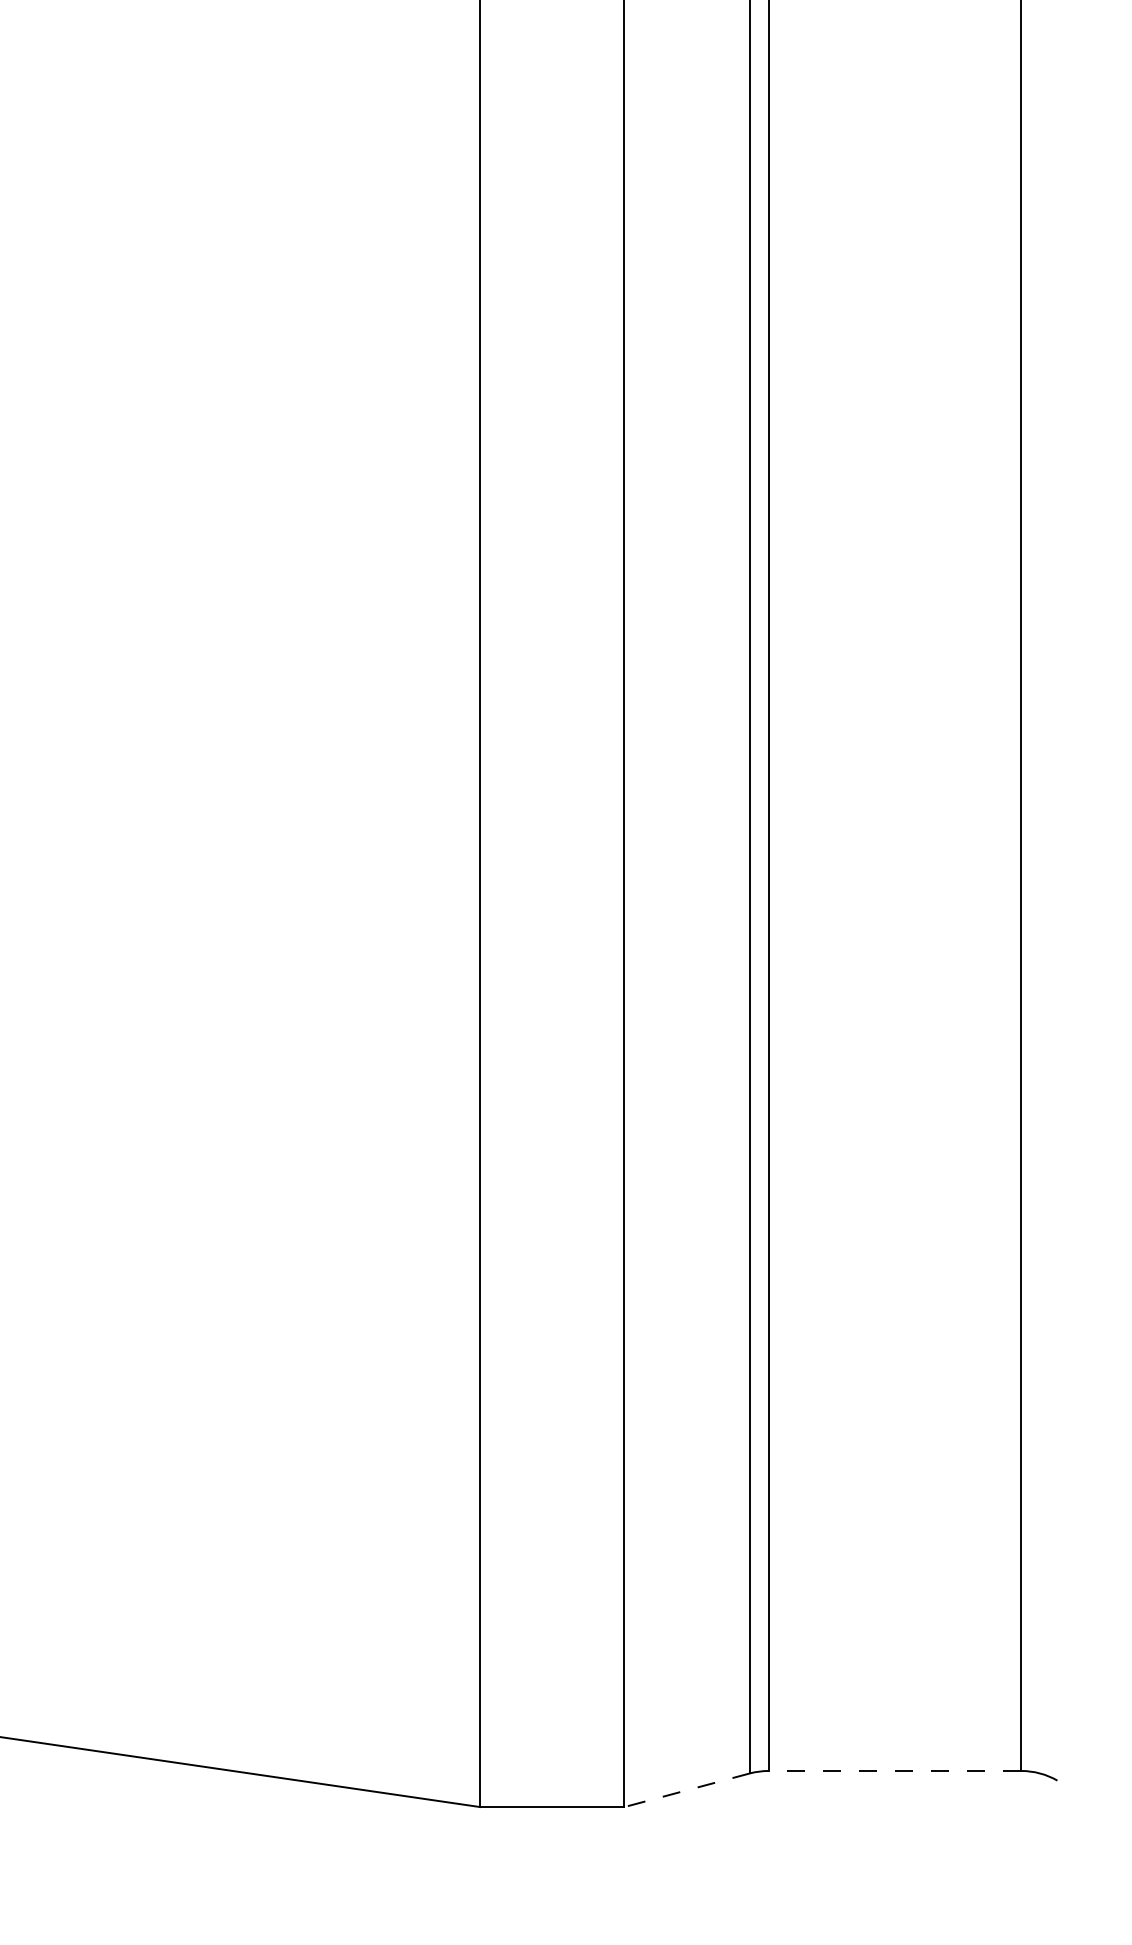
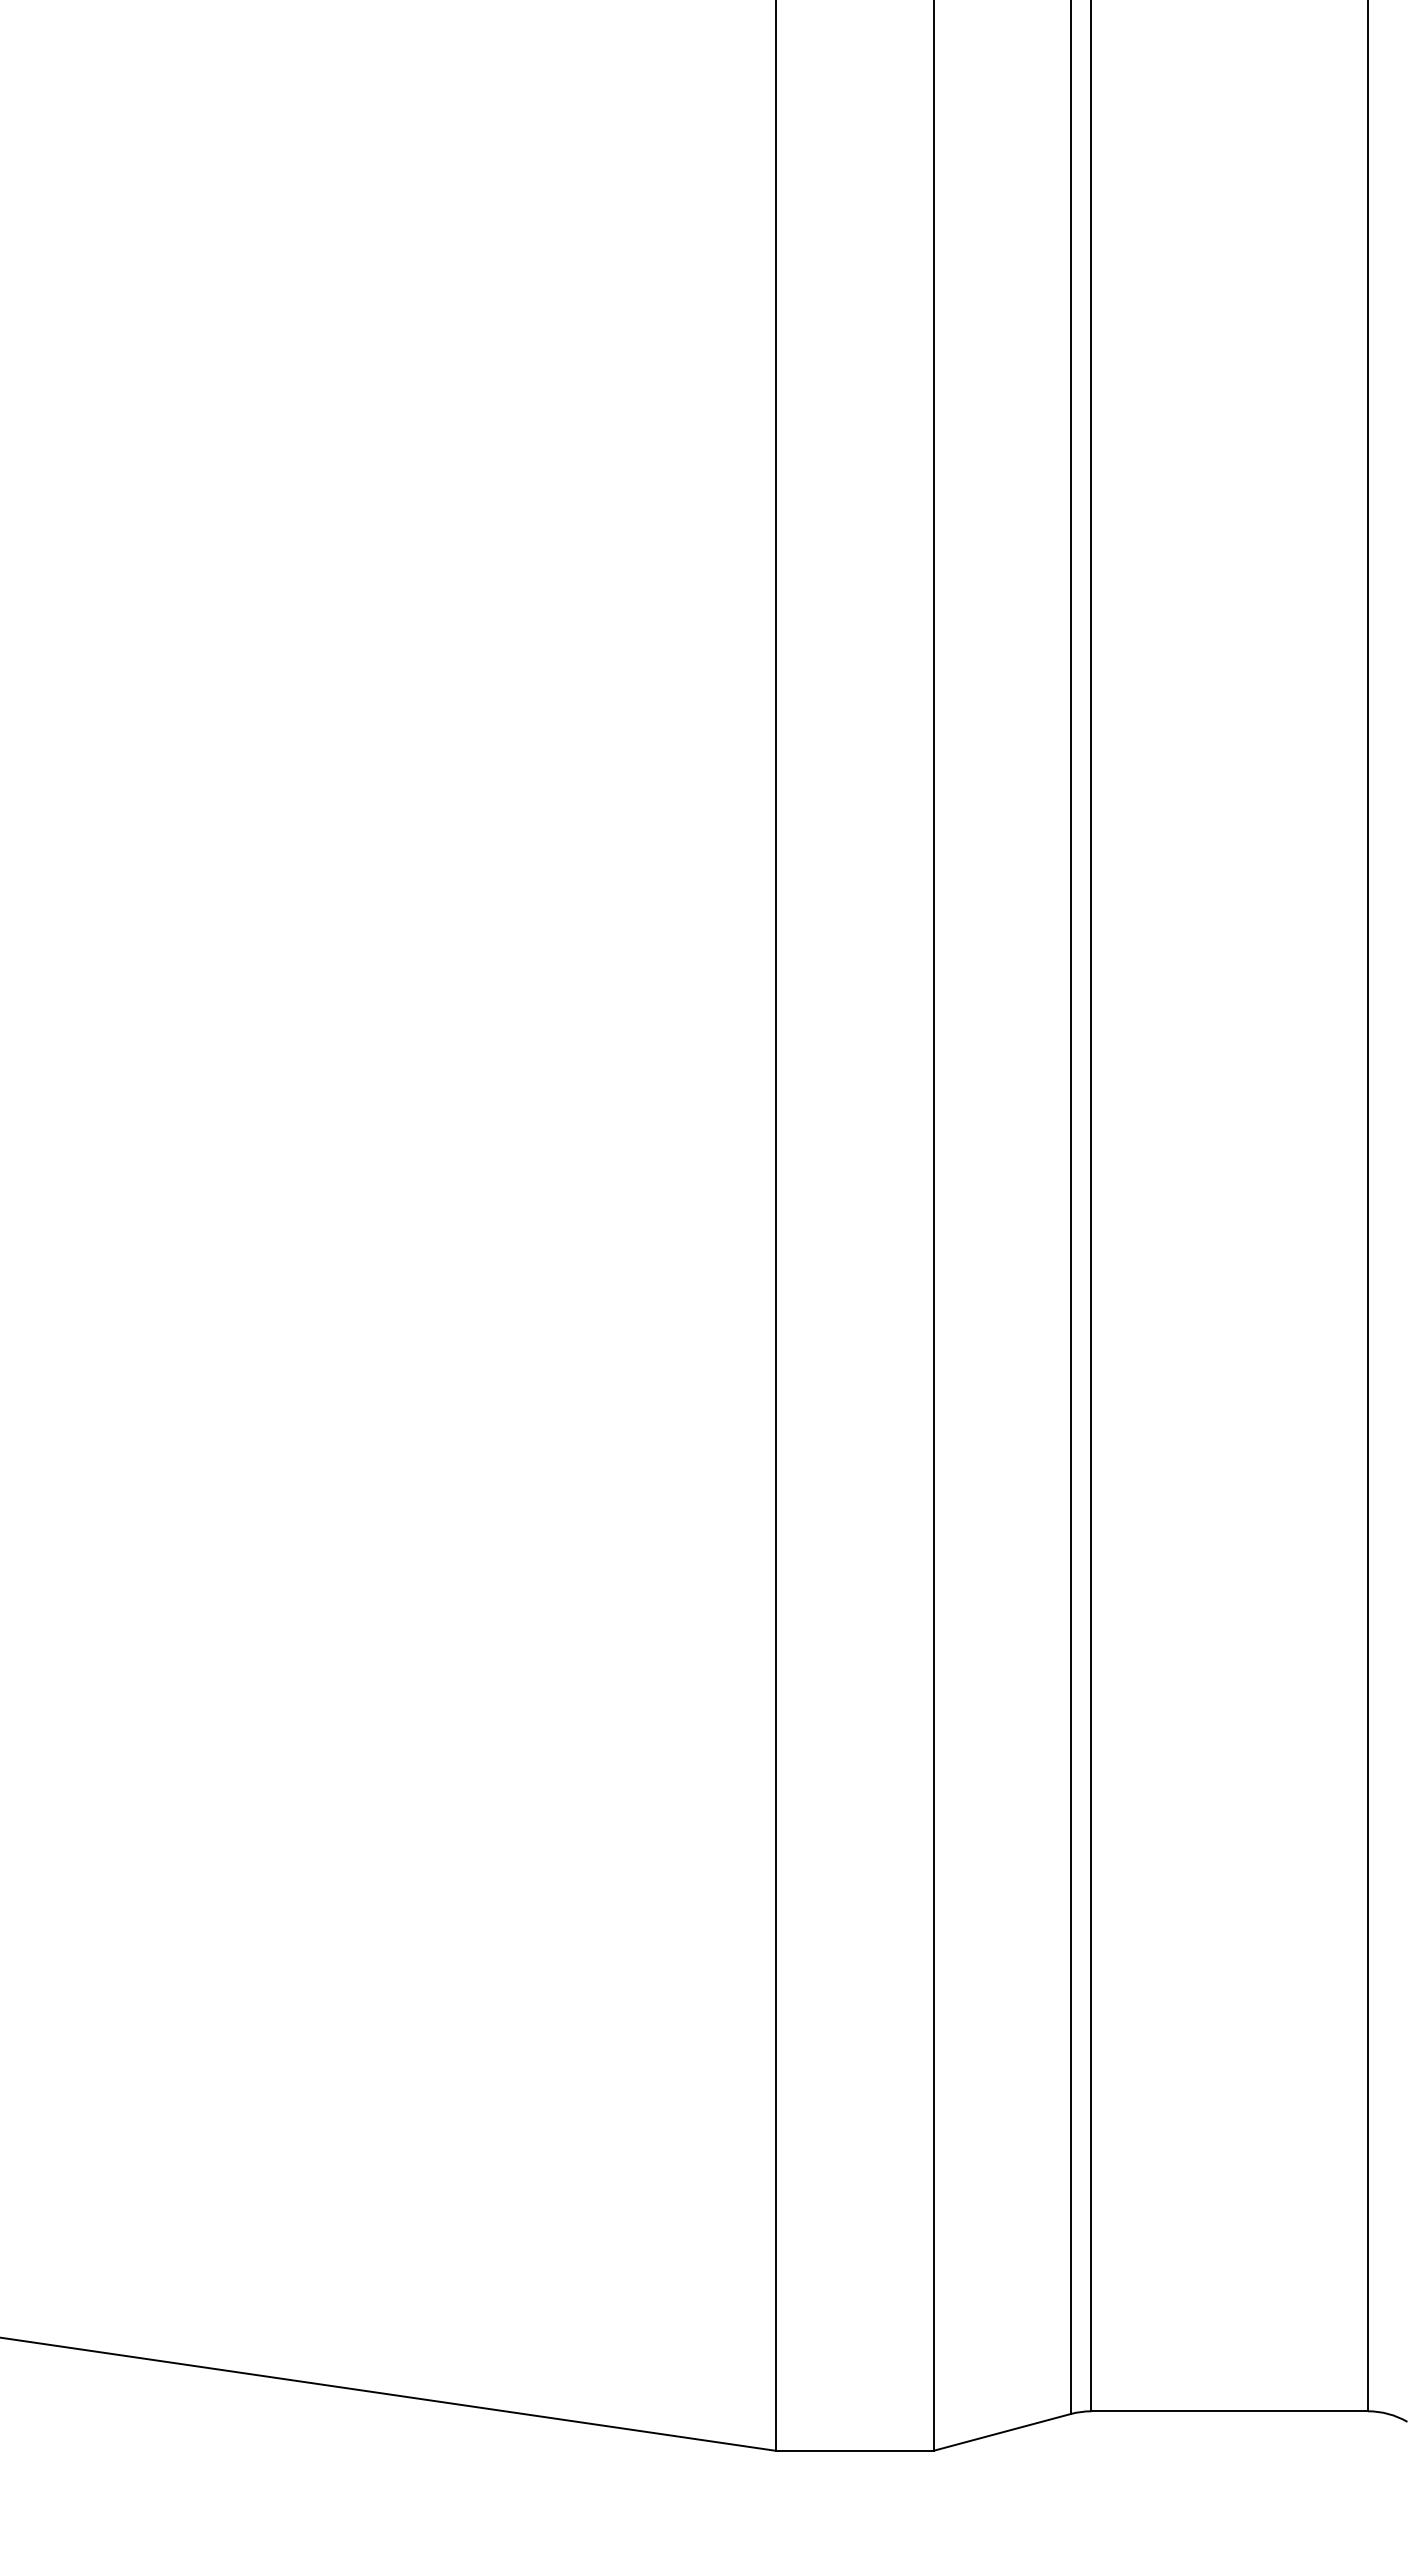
line: (894, 1771) -> (1229, 2411), dashed -> solid
line: (686, 1790) -> (1001, 2432), dashed -> solid

